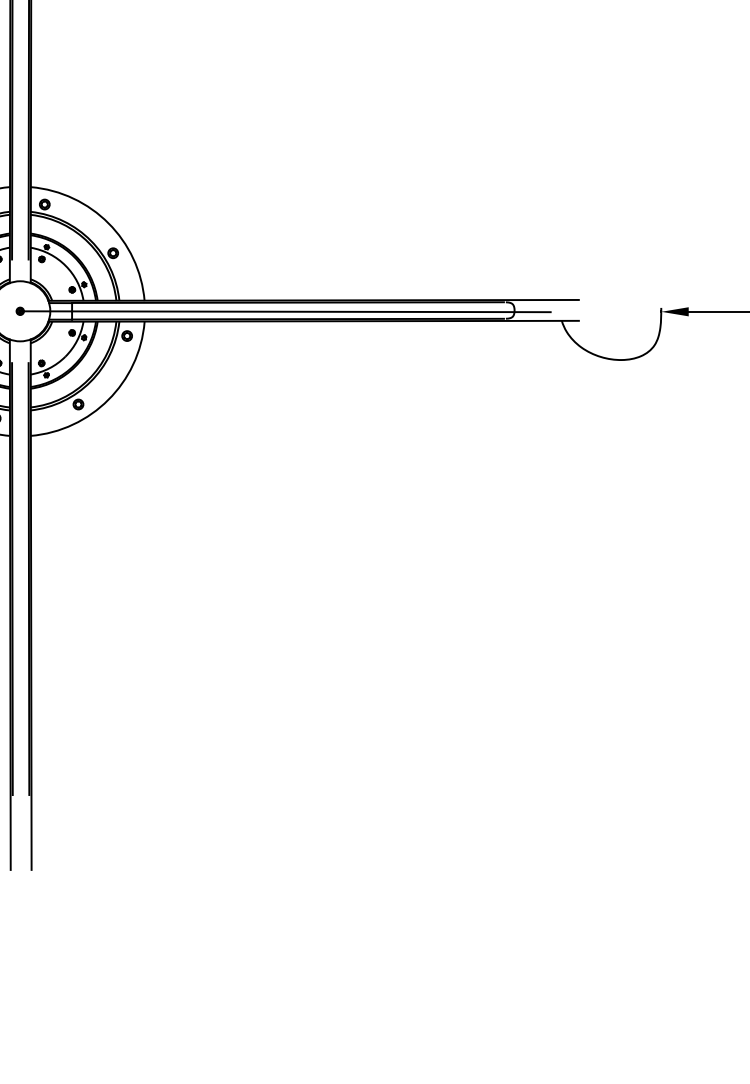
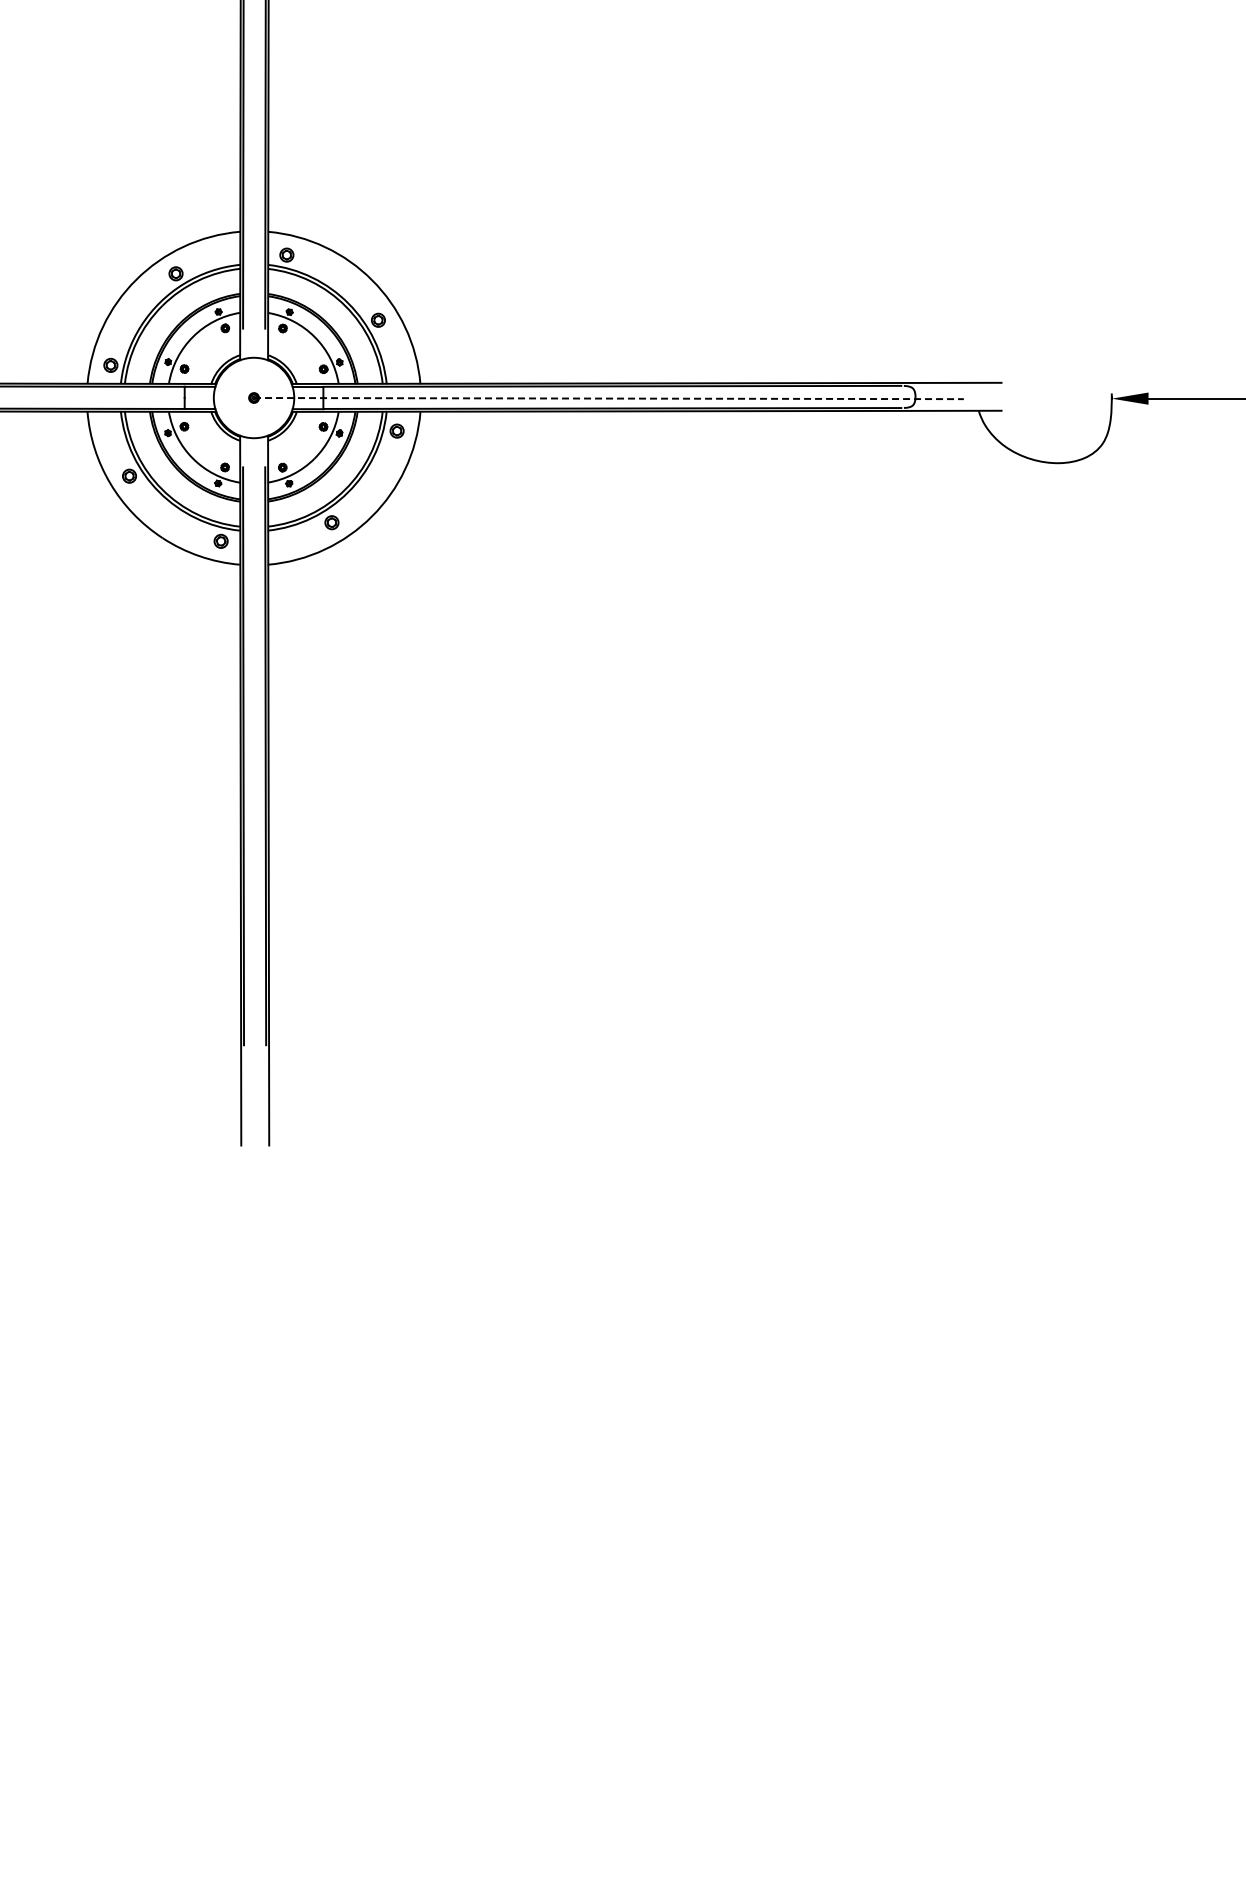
line: (285, 311) -> (608, 398), solid -> dashed

